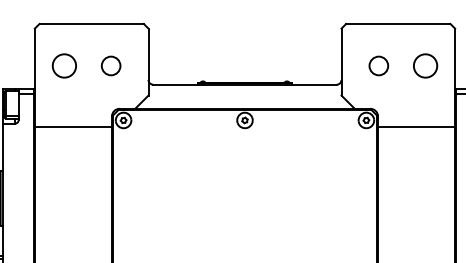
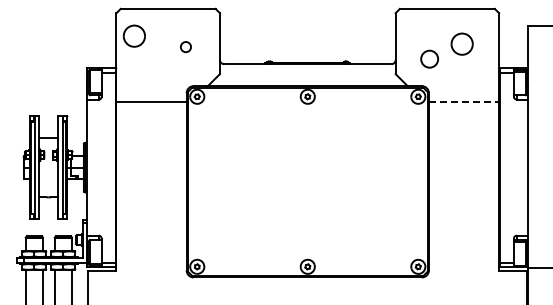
part: (63, 65) -> (133, 35), moved
circle: (110, 65) -> (185, 46), size x0.6
circle: (378, 65) -> (429, 58), moved
part: (424, 65) -> (461, 43), moved
line: (417, 126) -> (464, 102), solid -> dashed

